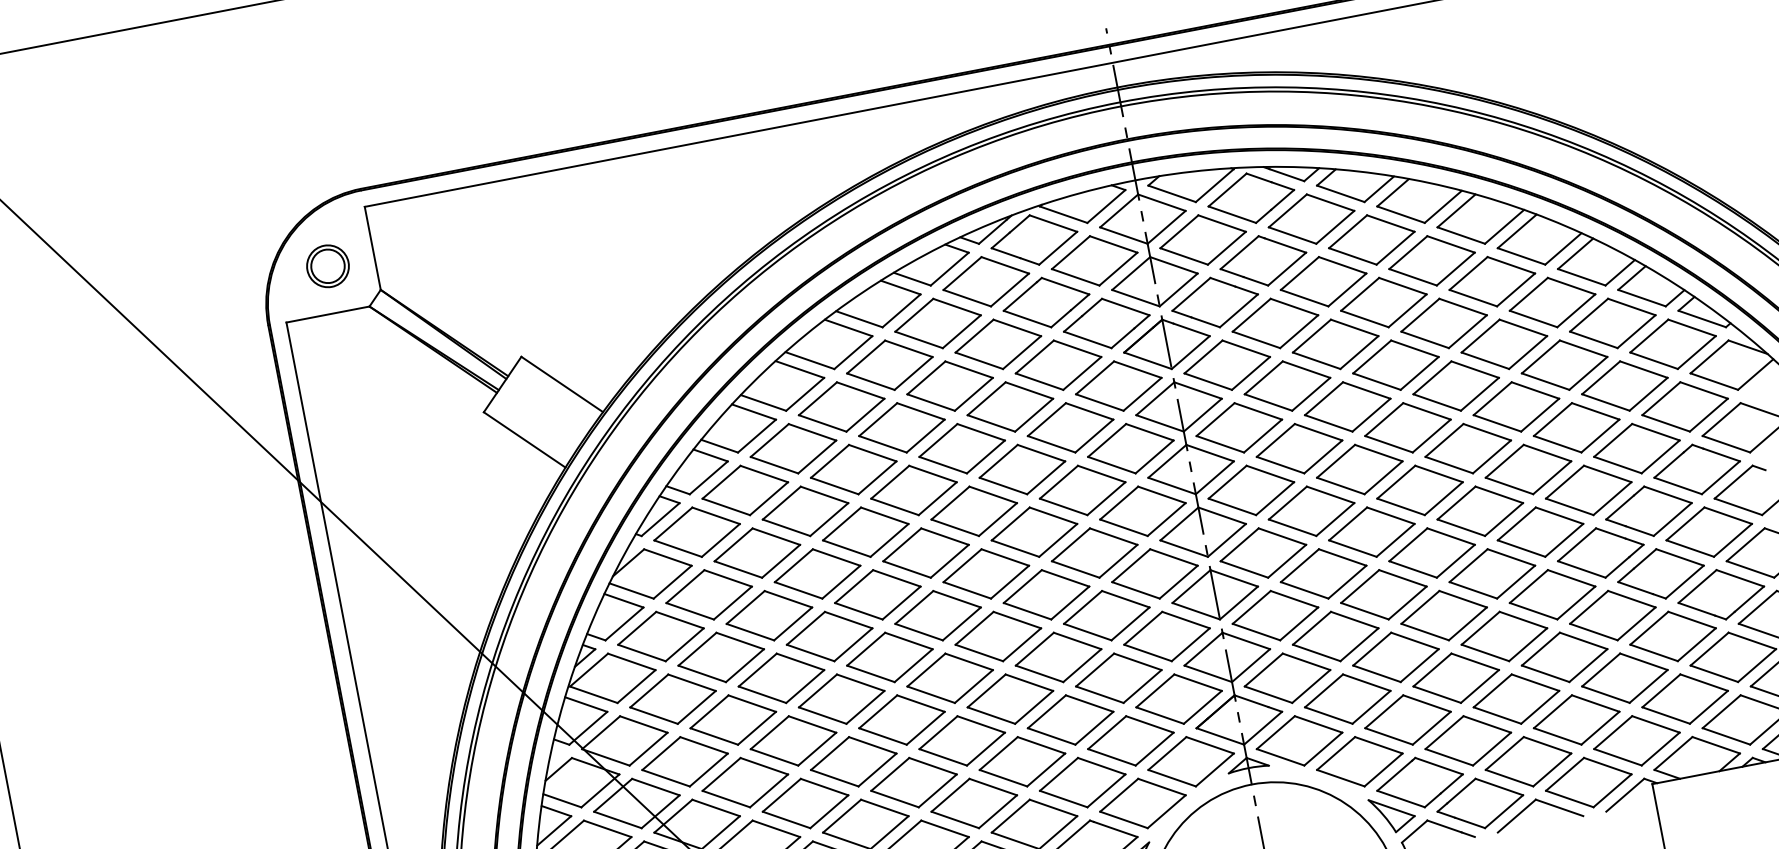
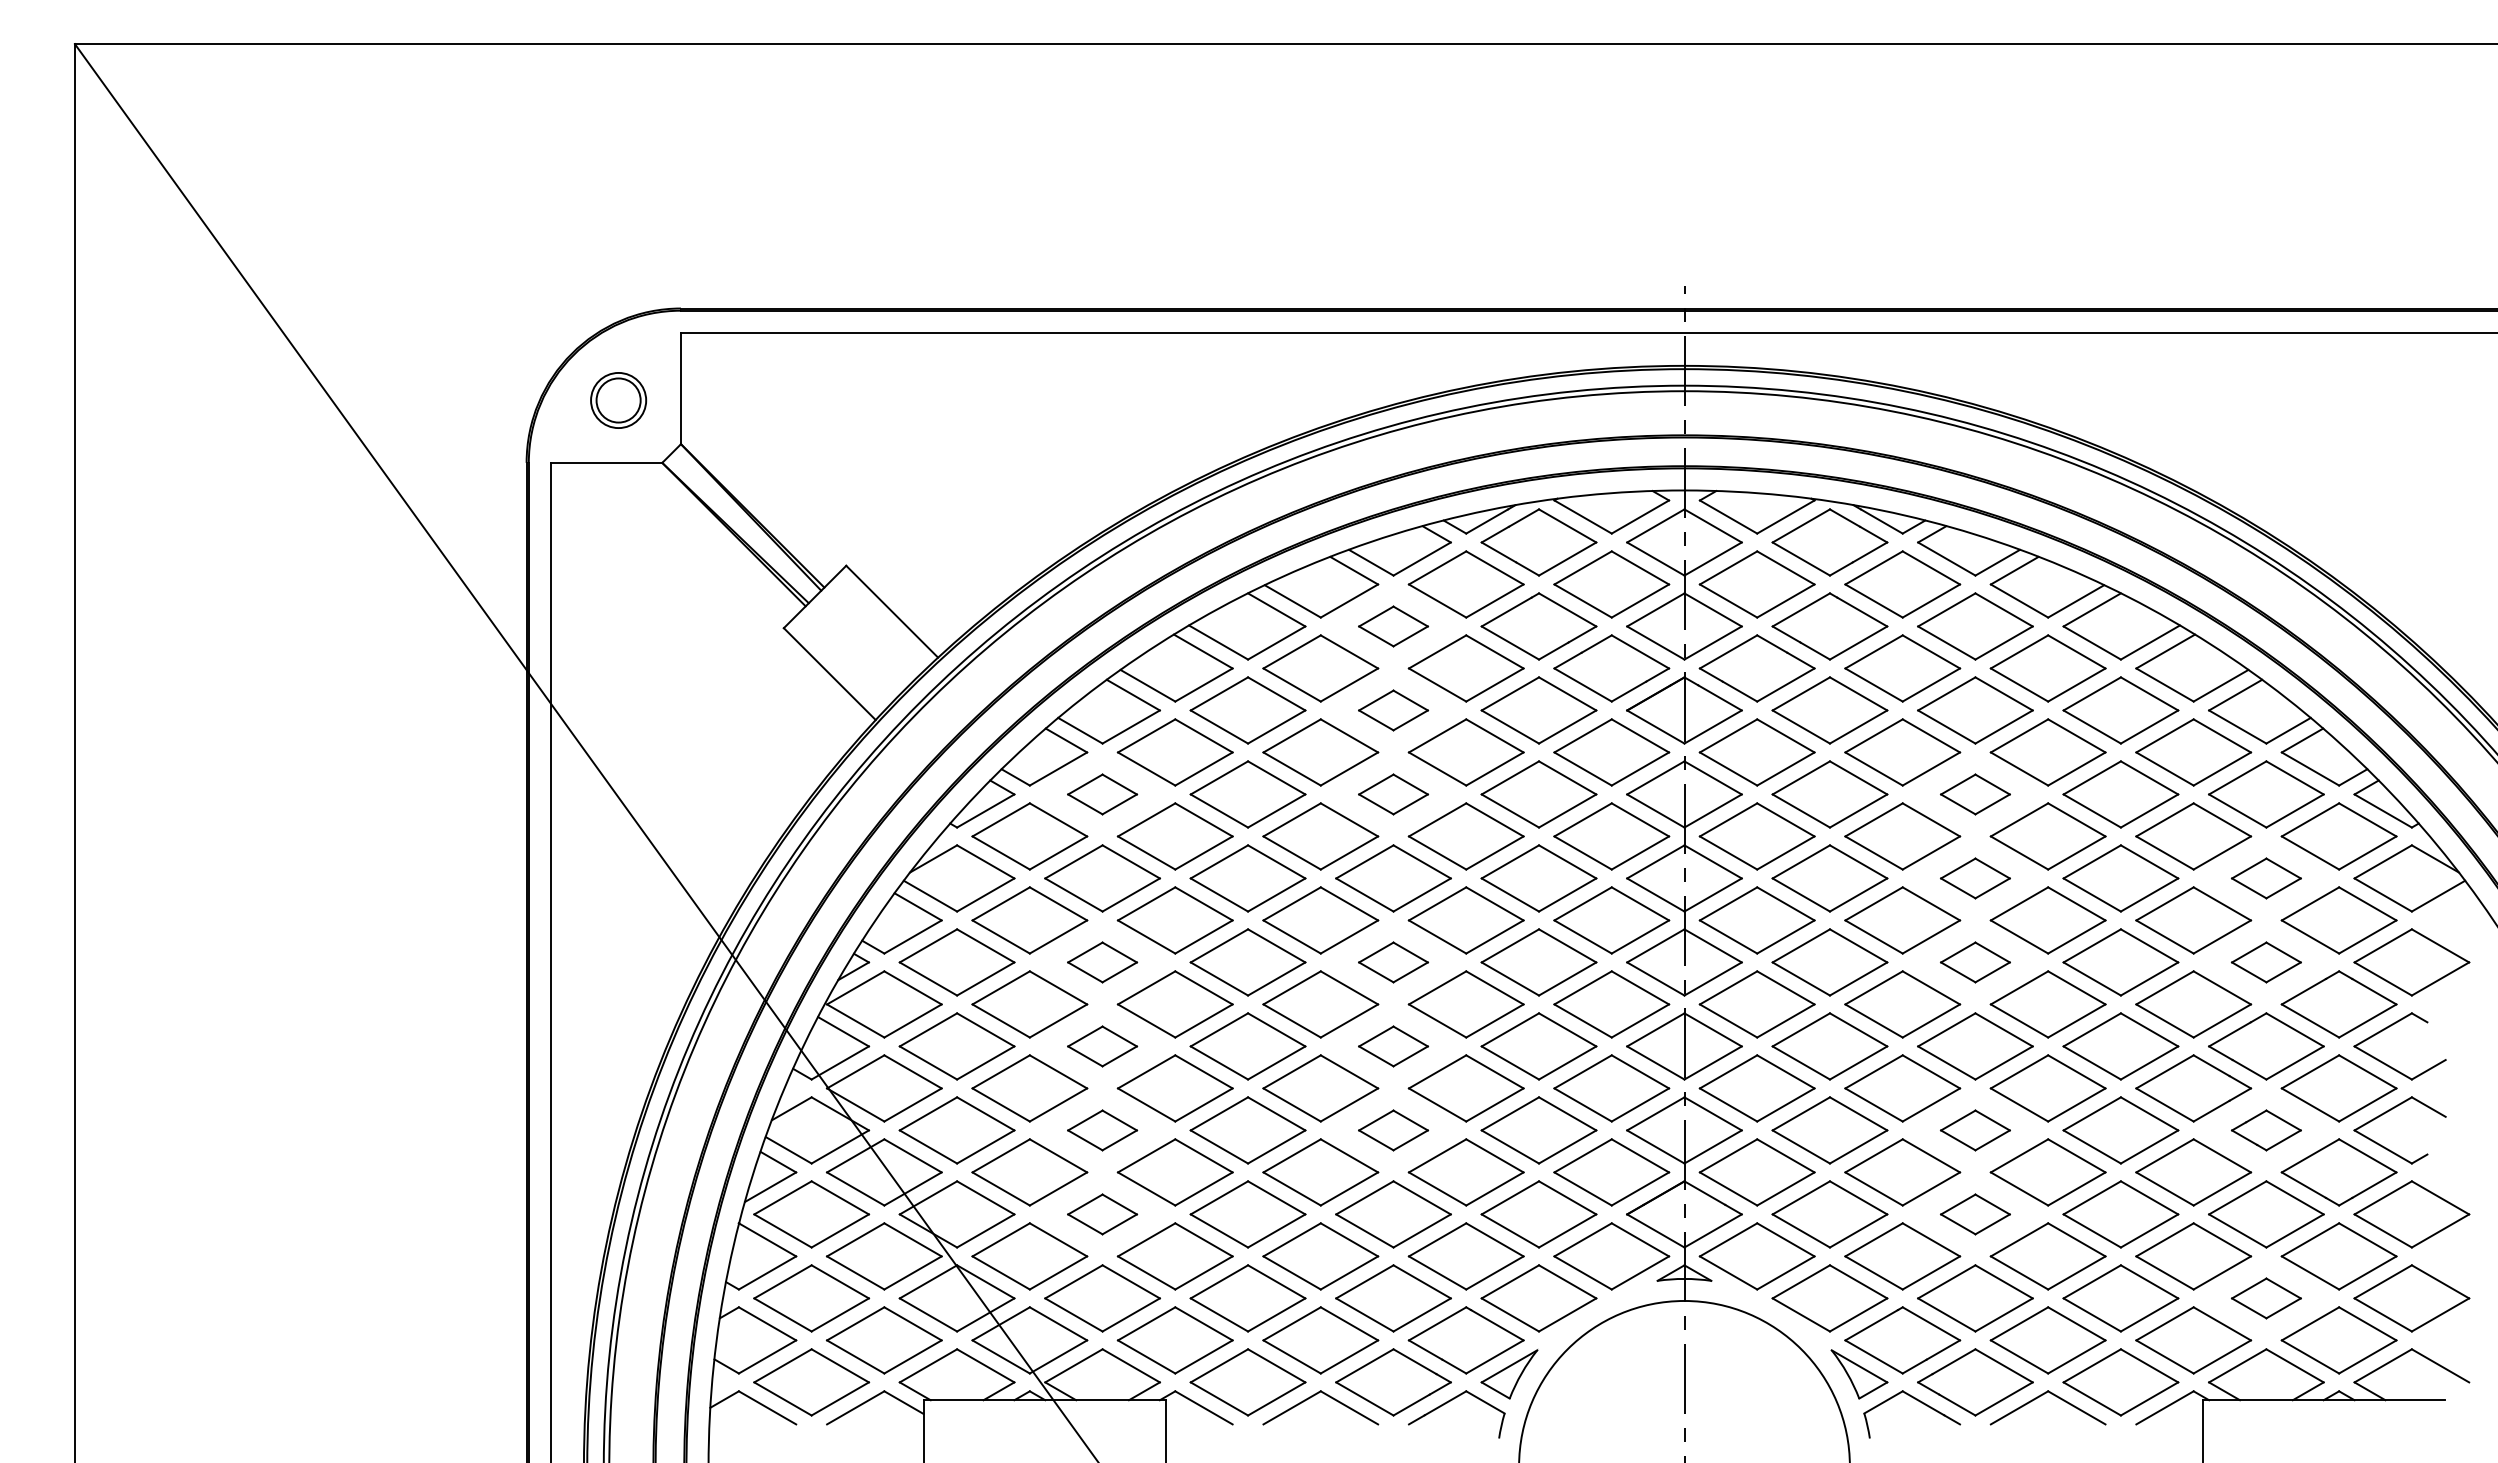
part: (938, 323) -> (1393, 626), size x0.6
part: (1395, 365) -> (1975, 794), size x0.6
part: (950, 386) -> (1393, 710), size x0.6
part: (1624, 386) -> (2266, 878), size x0.6
part: (1408, 427) -> (1975, 878), size x0.6
part: (962, 448) -> (1393, 794), size x0.6
part: (1637, 448) -> (2266, 962), size x0.6
part: (745, 490) -> (1102, 794), size x0.6
part: (1420, 490) -> (1975, 962), size x0.6
part: (1661, 573) -> (2266, 1130), size x0.6
part: (986, 574) -> (1393, 962), size x0.6
part: (769, 615) -> (1102, 962), size x0.6
part: (1444, 615) -> (1975, 1130), size x0.6
part: (998, 636) -> (1393, 1046), size x0.6
part: (781, 678) -> (1102, 1046), size x0.6
part: (1456, 678) -> (1975, 1214), size x0.6
part: (1010, 699) -> (1393, 1130), size x0.6
part: (1685, 699) -> (2266, 1298), size x0.6
part: (793, 740) -> (1102, 1130), size x0.6
part: (805, 803) -> (1102, 1214), size x0.6

